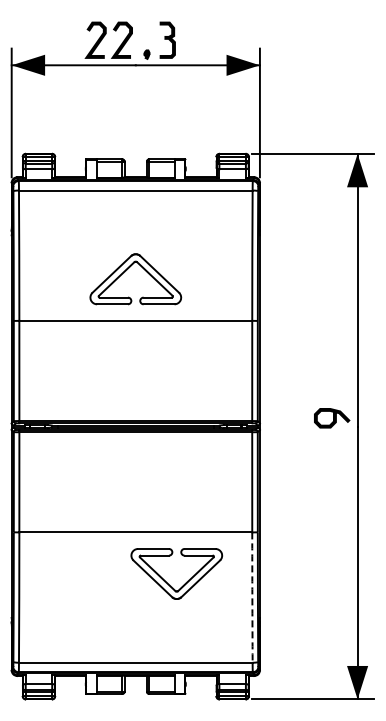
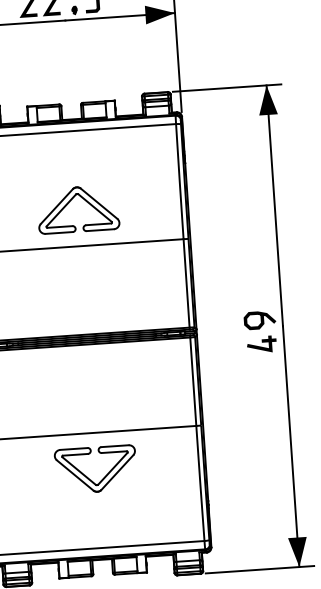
part: (331, 445) -> (261, 344), added
part: (167, 582) -> (88, 477), moved
arc: (252, 597) -> (200, 483), dashed -> solid

